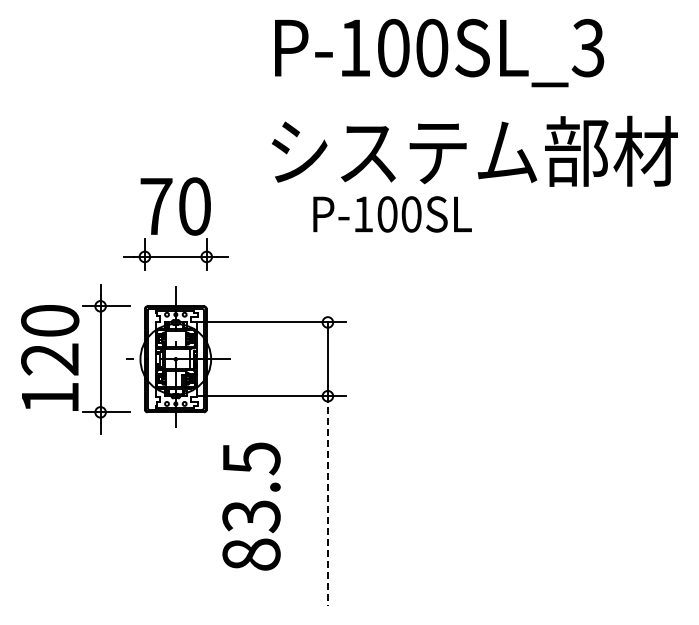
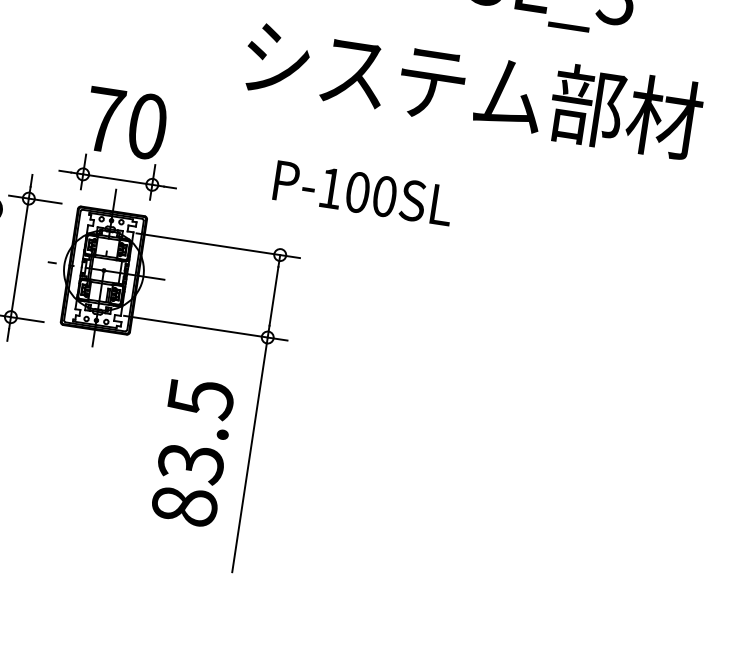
text: (392, 214) -> (363, 193), moved
part: (175, 223) -> (123, 142), moved
line: (327, 501) -> (249, 455), dashed -> solid
text: (251, 506) -> (192, 452), moved

